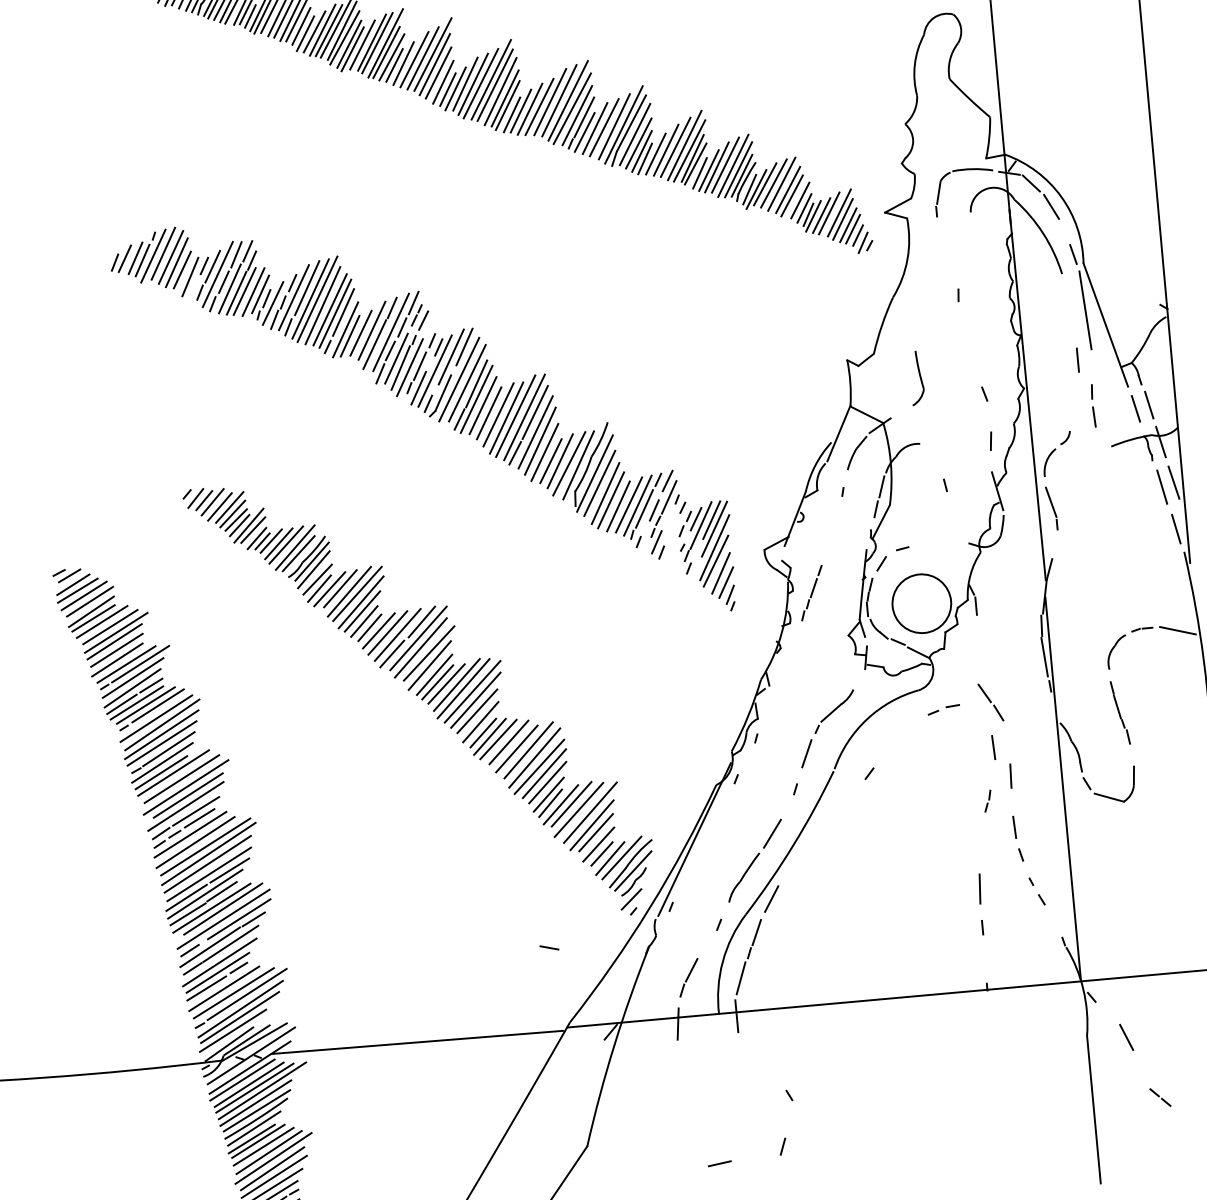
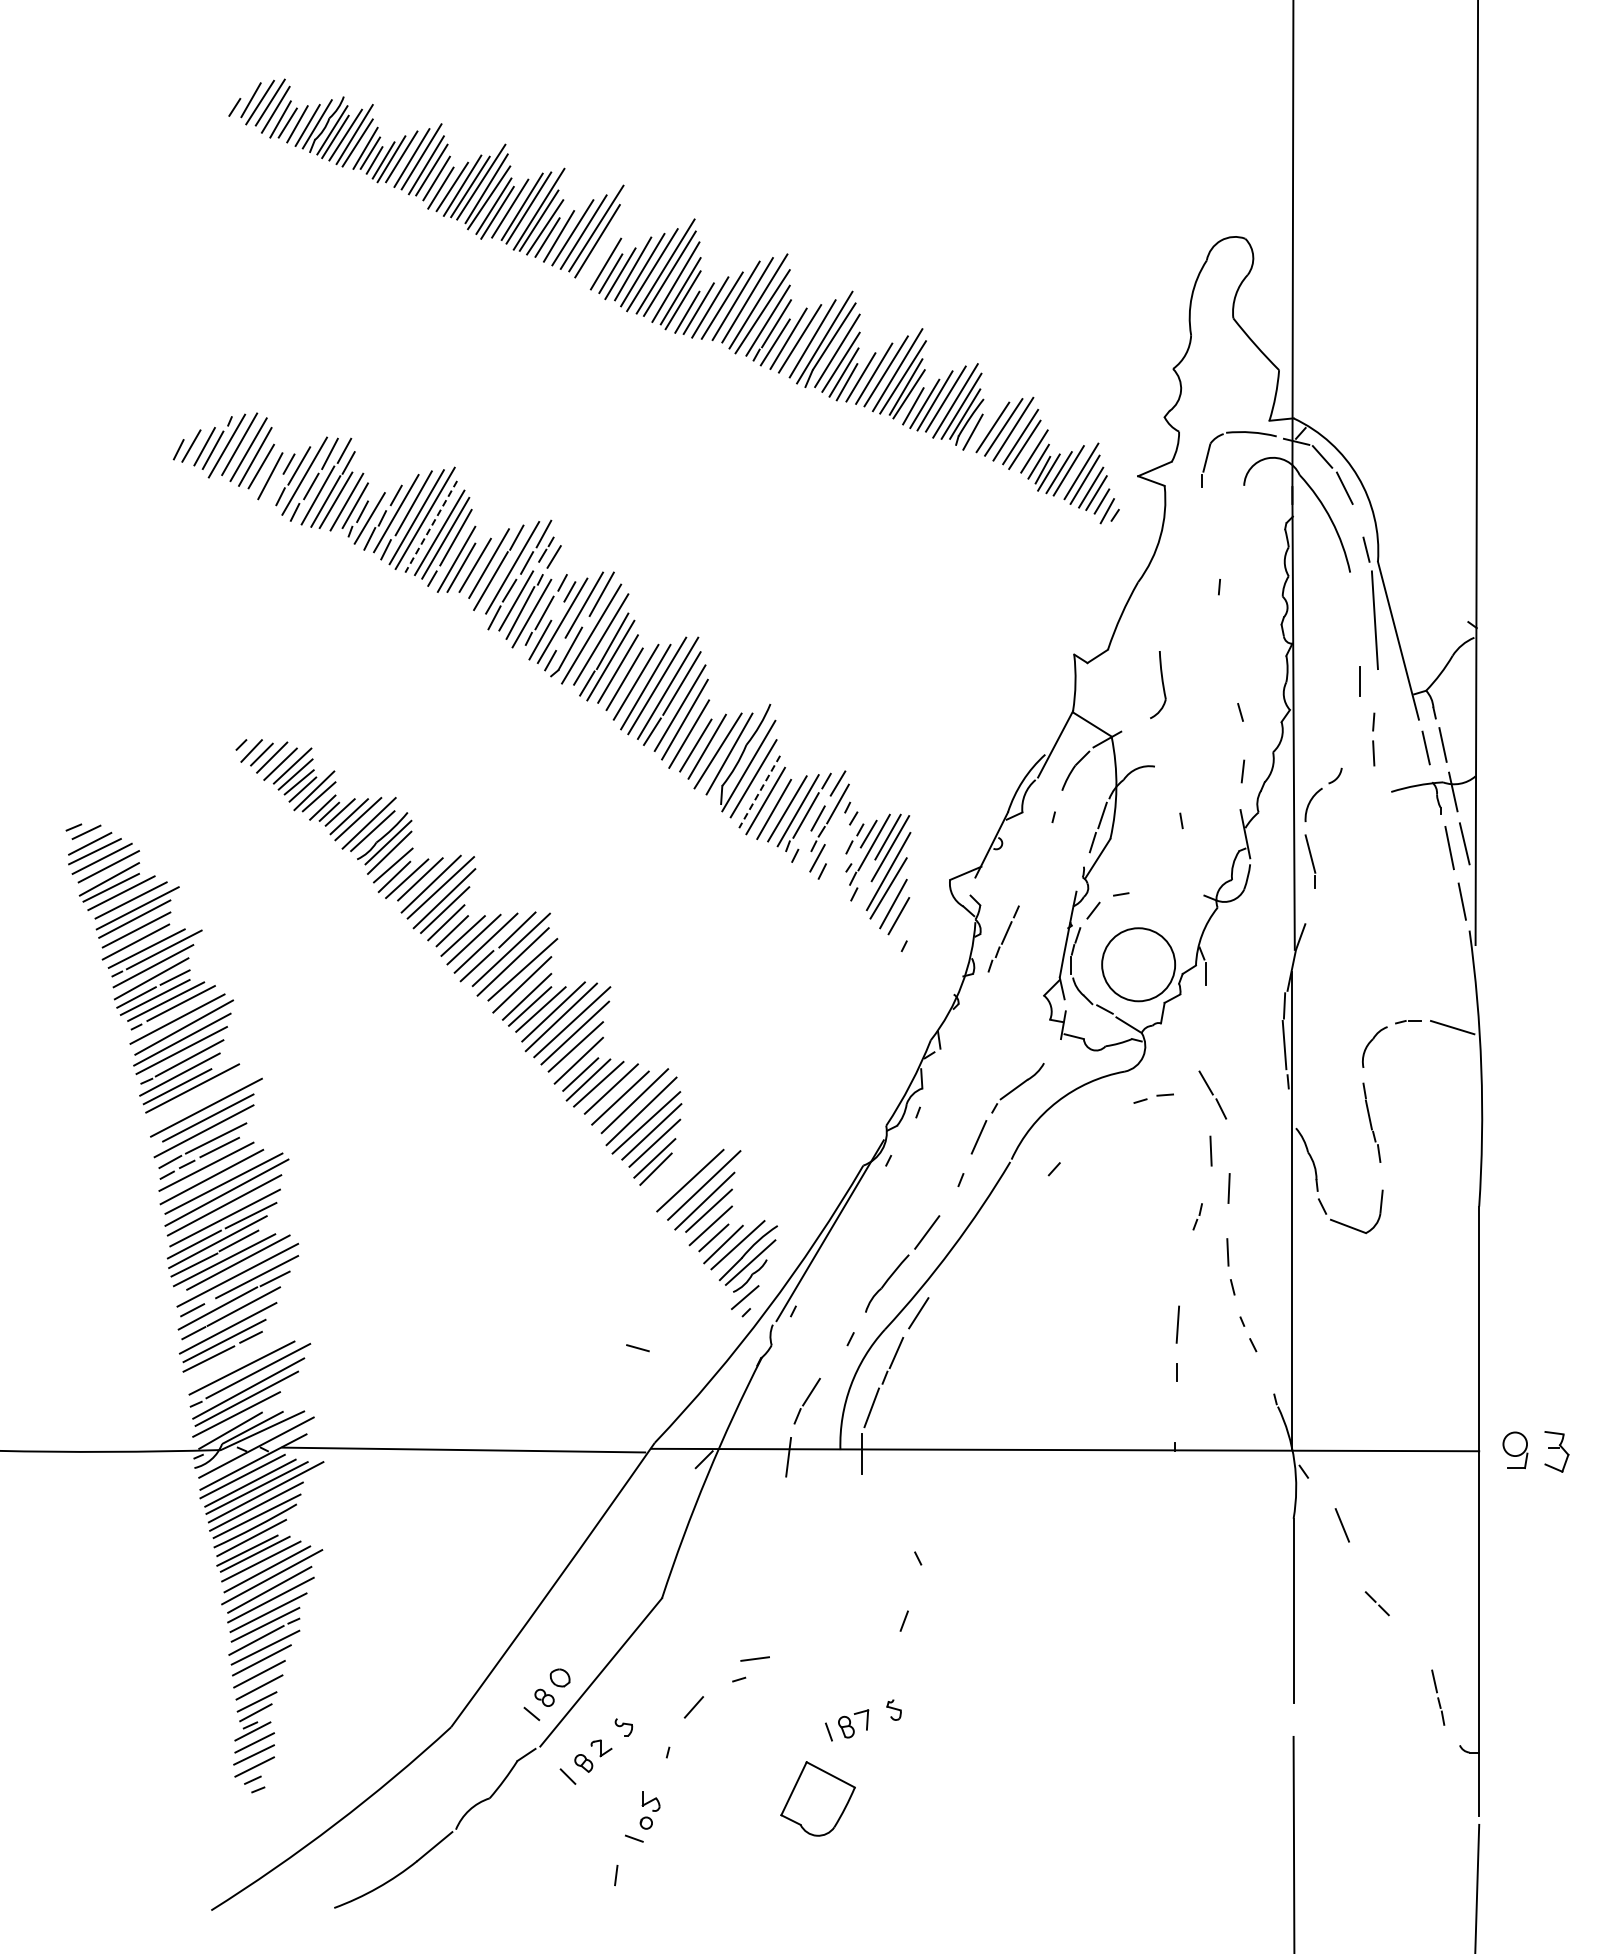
line: (437, 72) -> (600, 251), removed
line: (755, 189) -> (980, 432), removed
line: (323, 305) -> (431, 526), solid -> dashed
line: (605, 493) -> (759, 791), solid -> dashed
line: (730, 594) -> (902, 931), removed
line: (182, 778) -> (202, 1096), removed
part: (568, 804) -> (677, 1172), removed
line: (224, 988) -> (230, 1360), removed
line: (719, 1163) -> (754, 1658), moved

